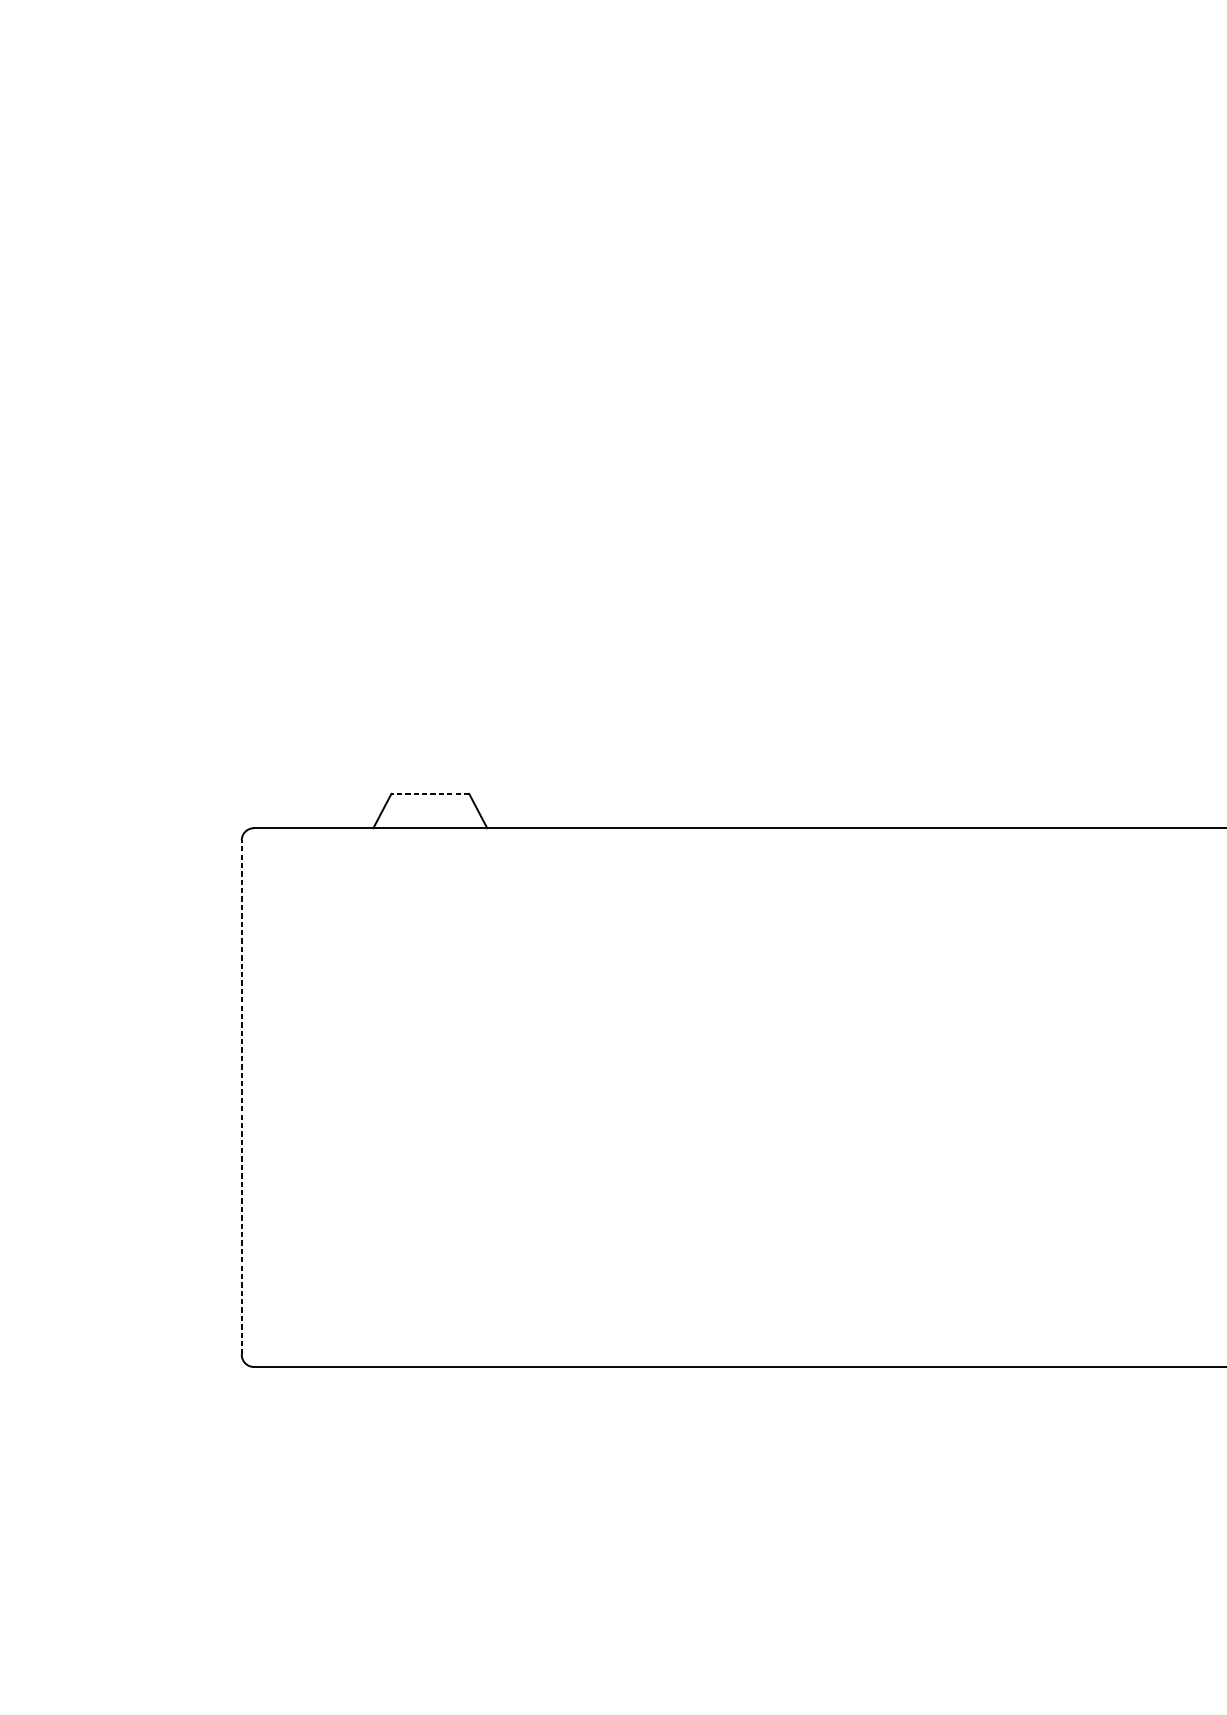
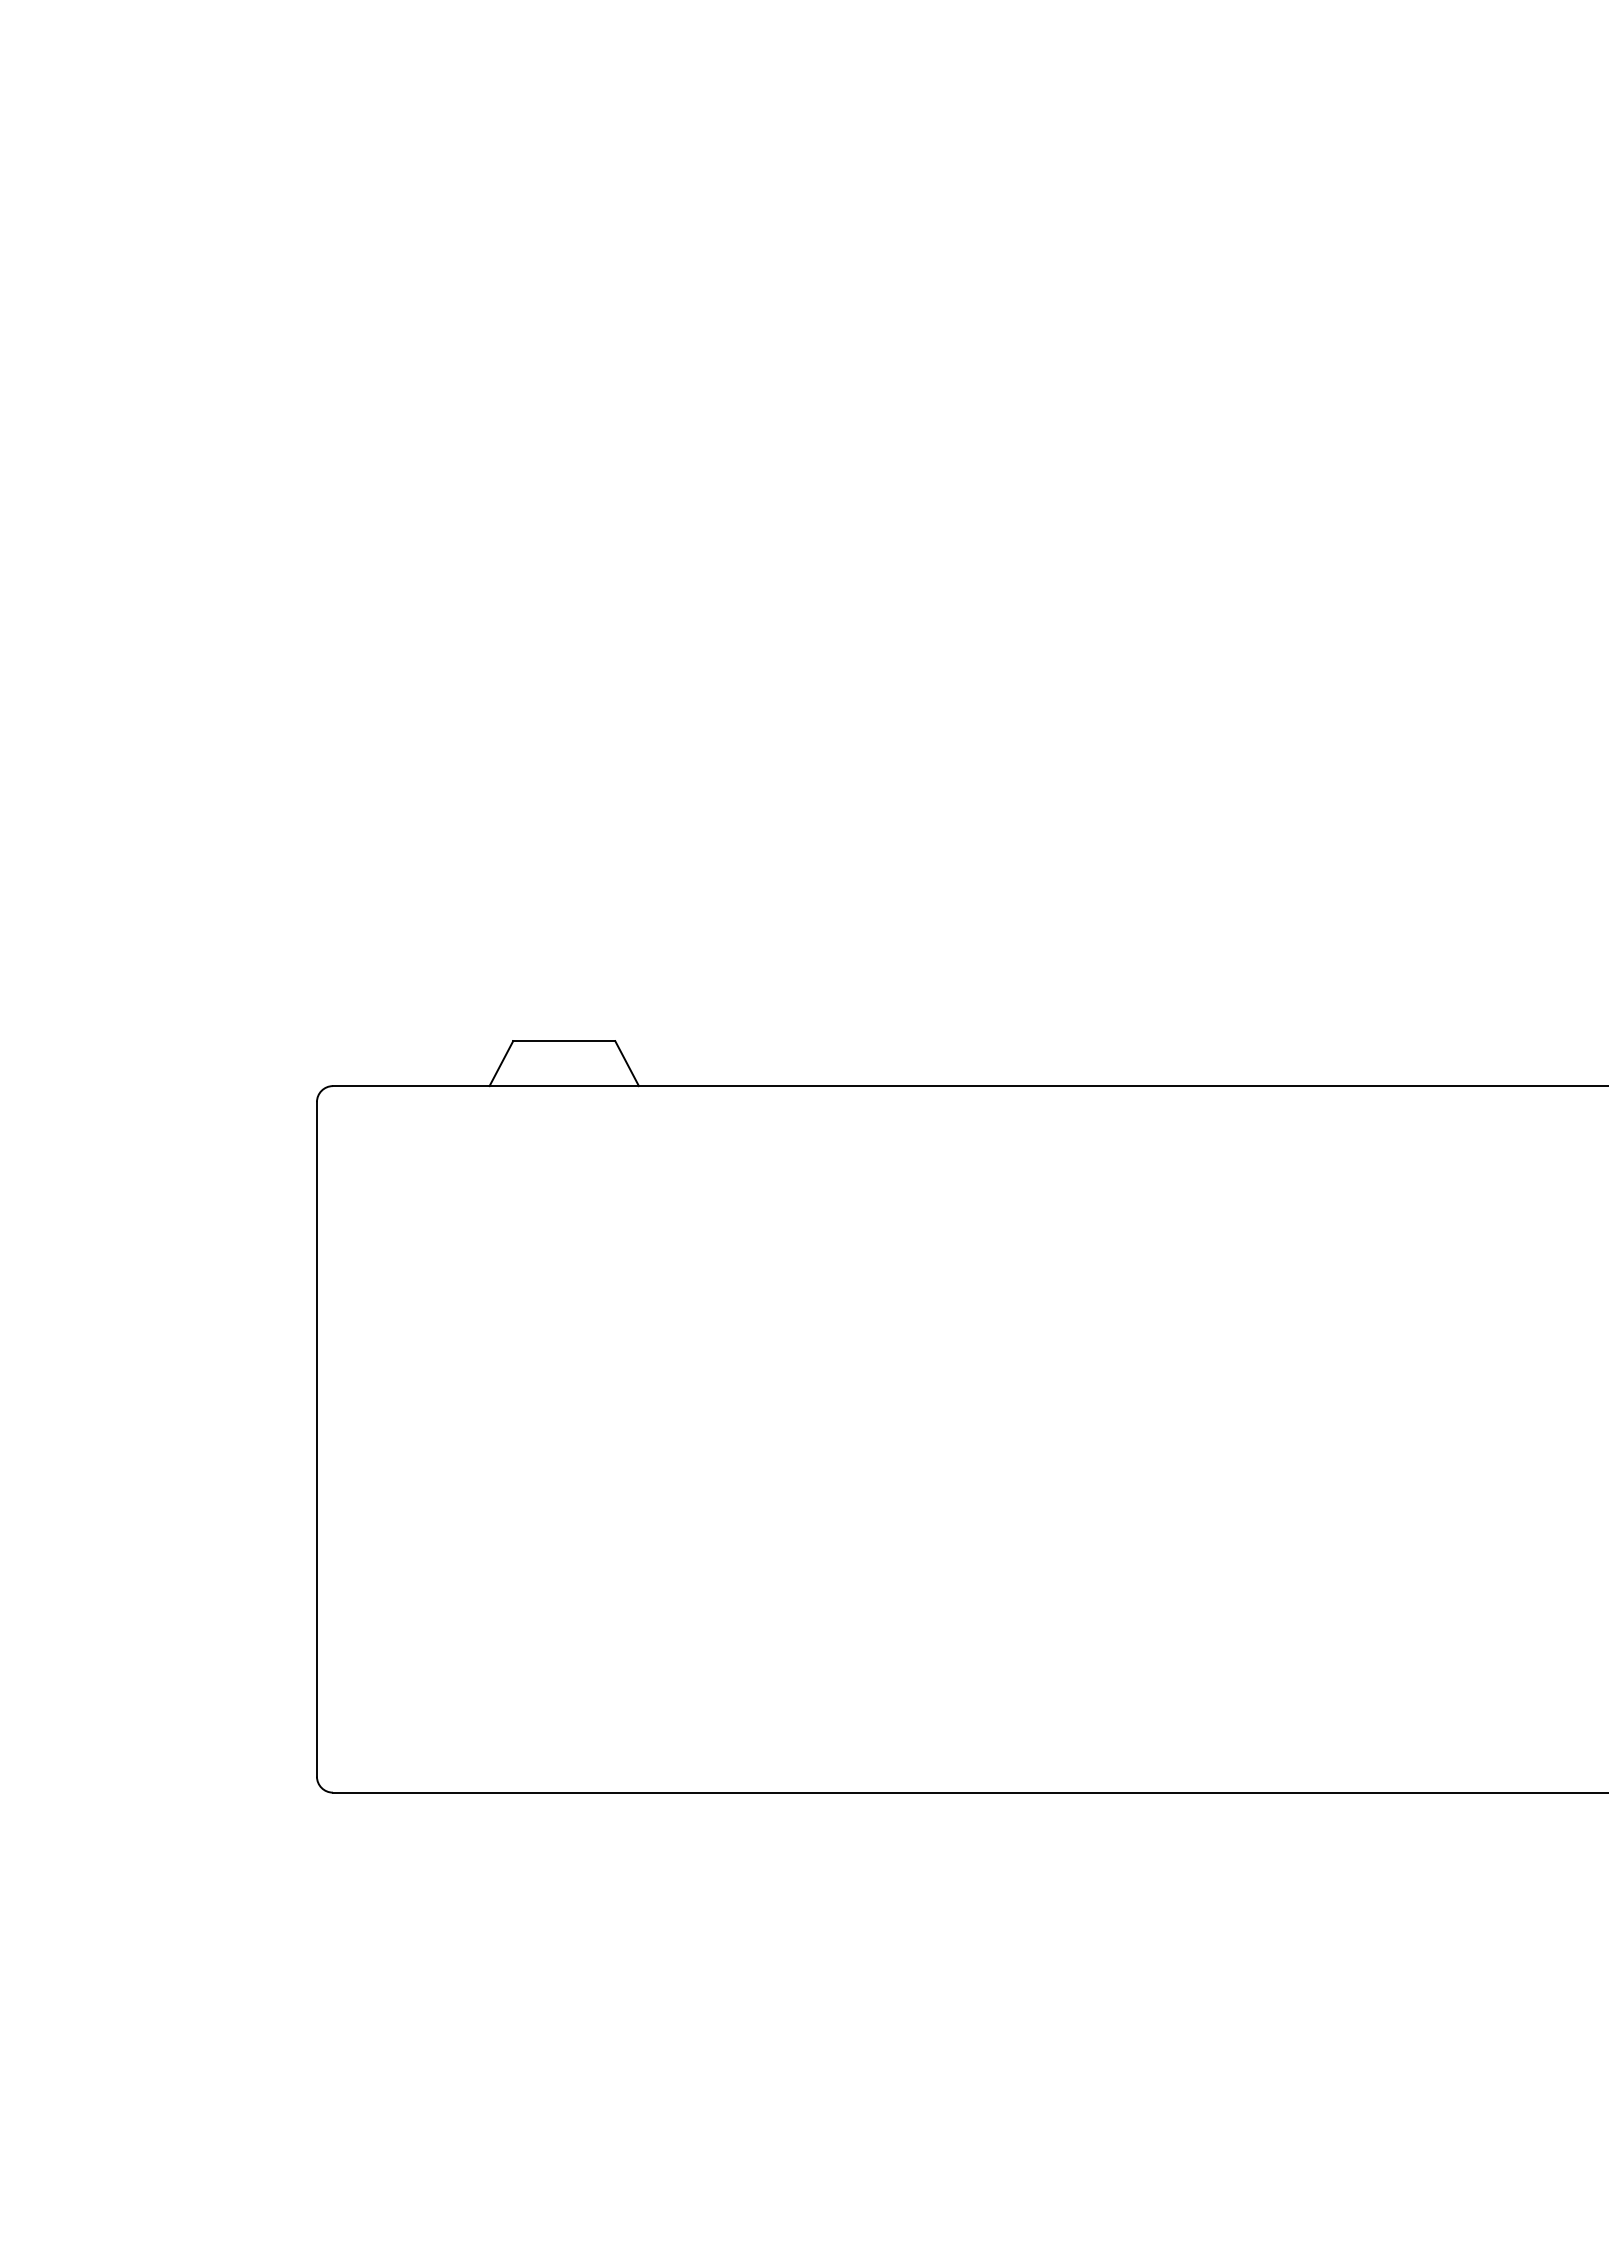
line: (429, 794) -> (563, 1041), dashed -> solid
line: (241, 1096) -> (316, 1438), dashed -> solid

